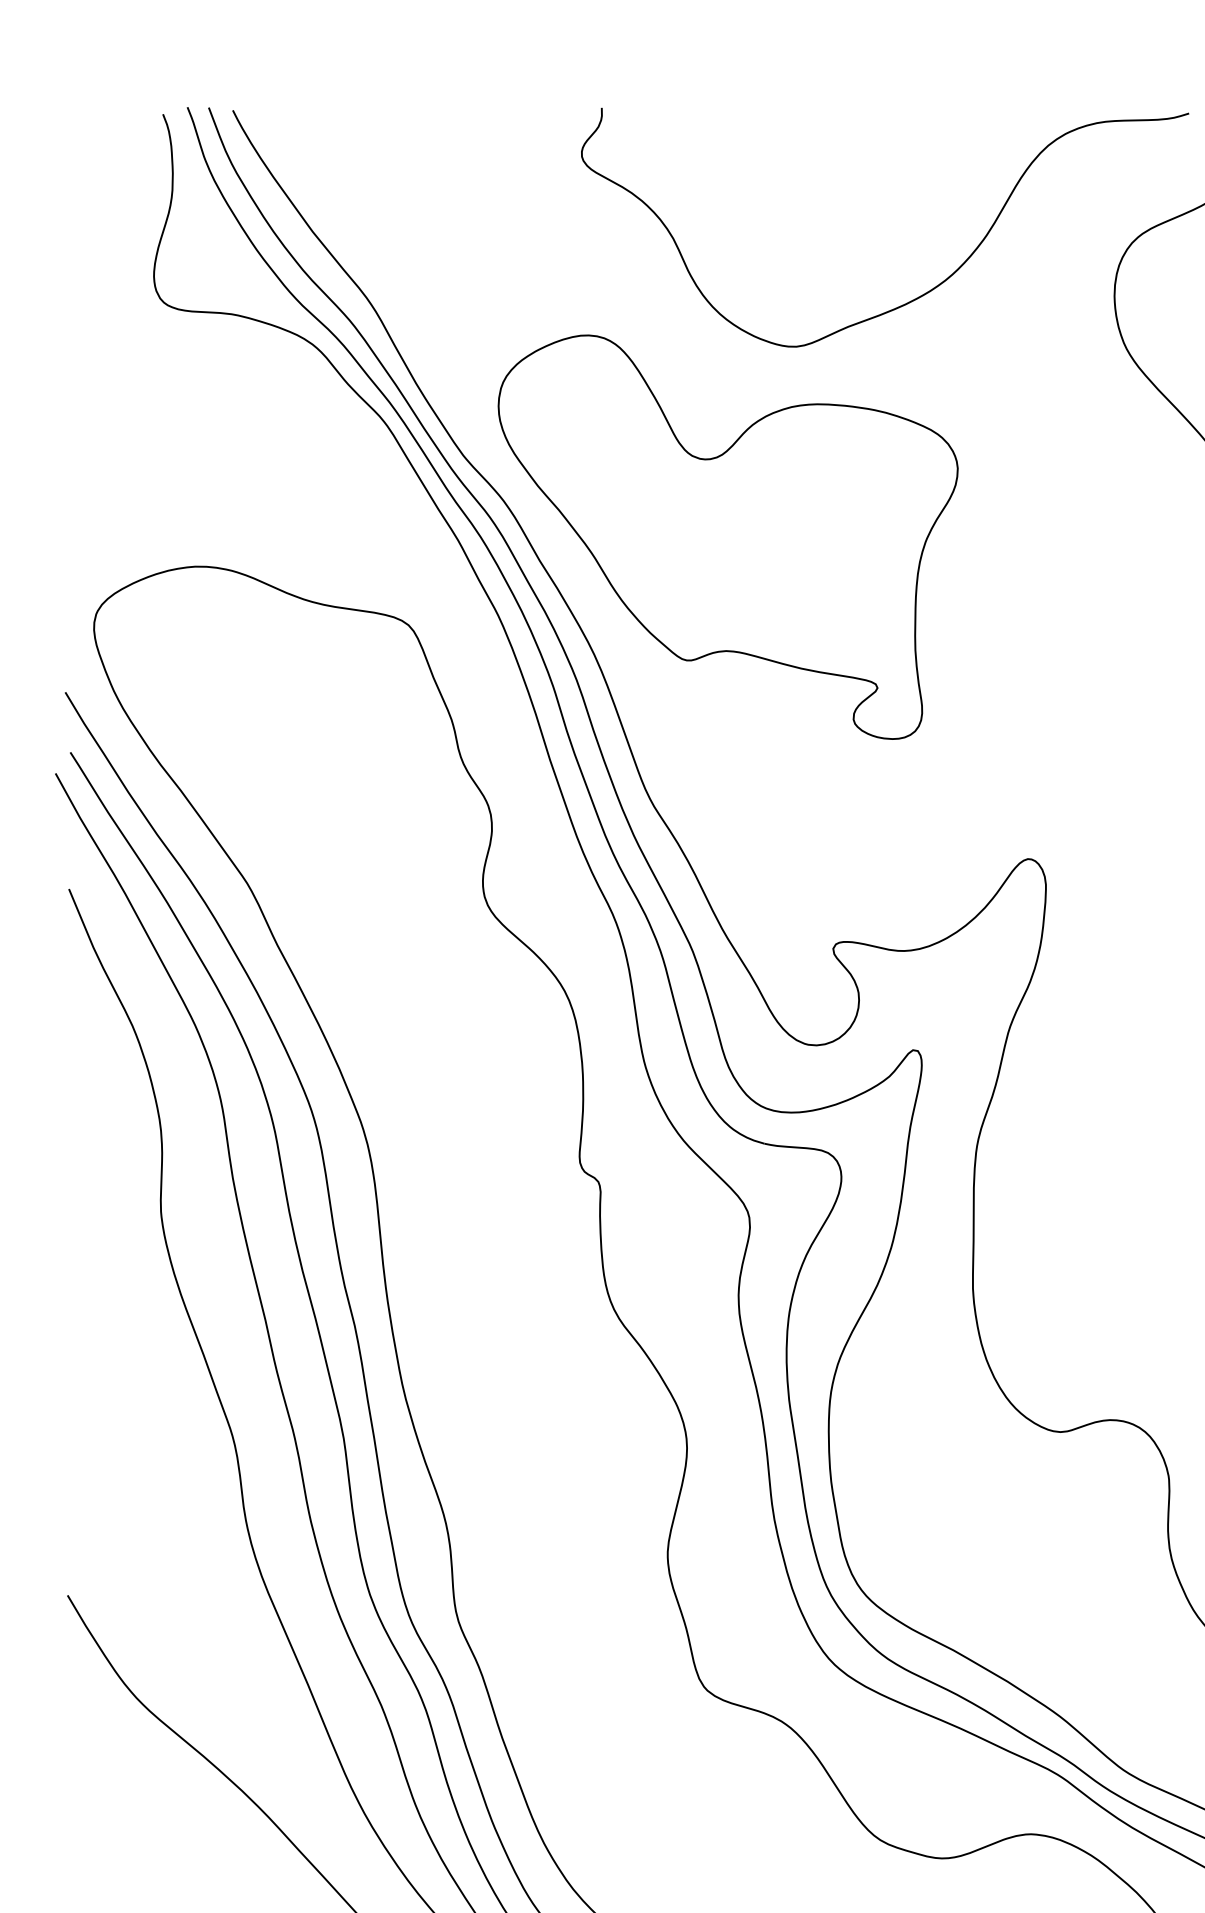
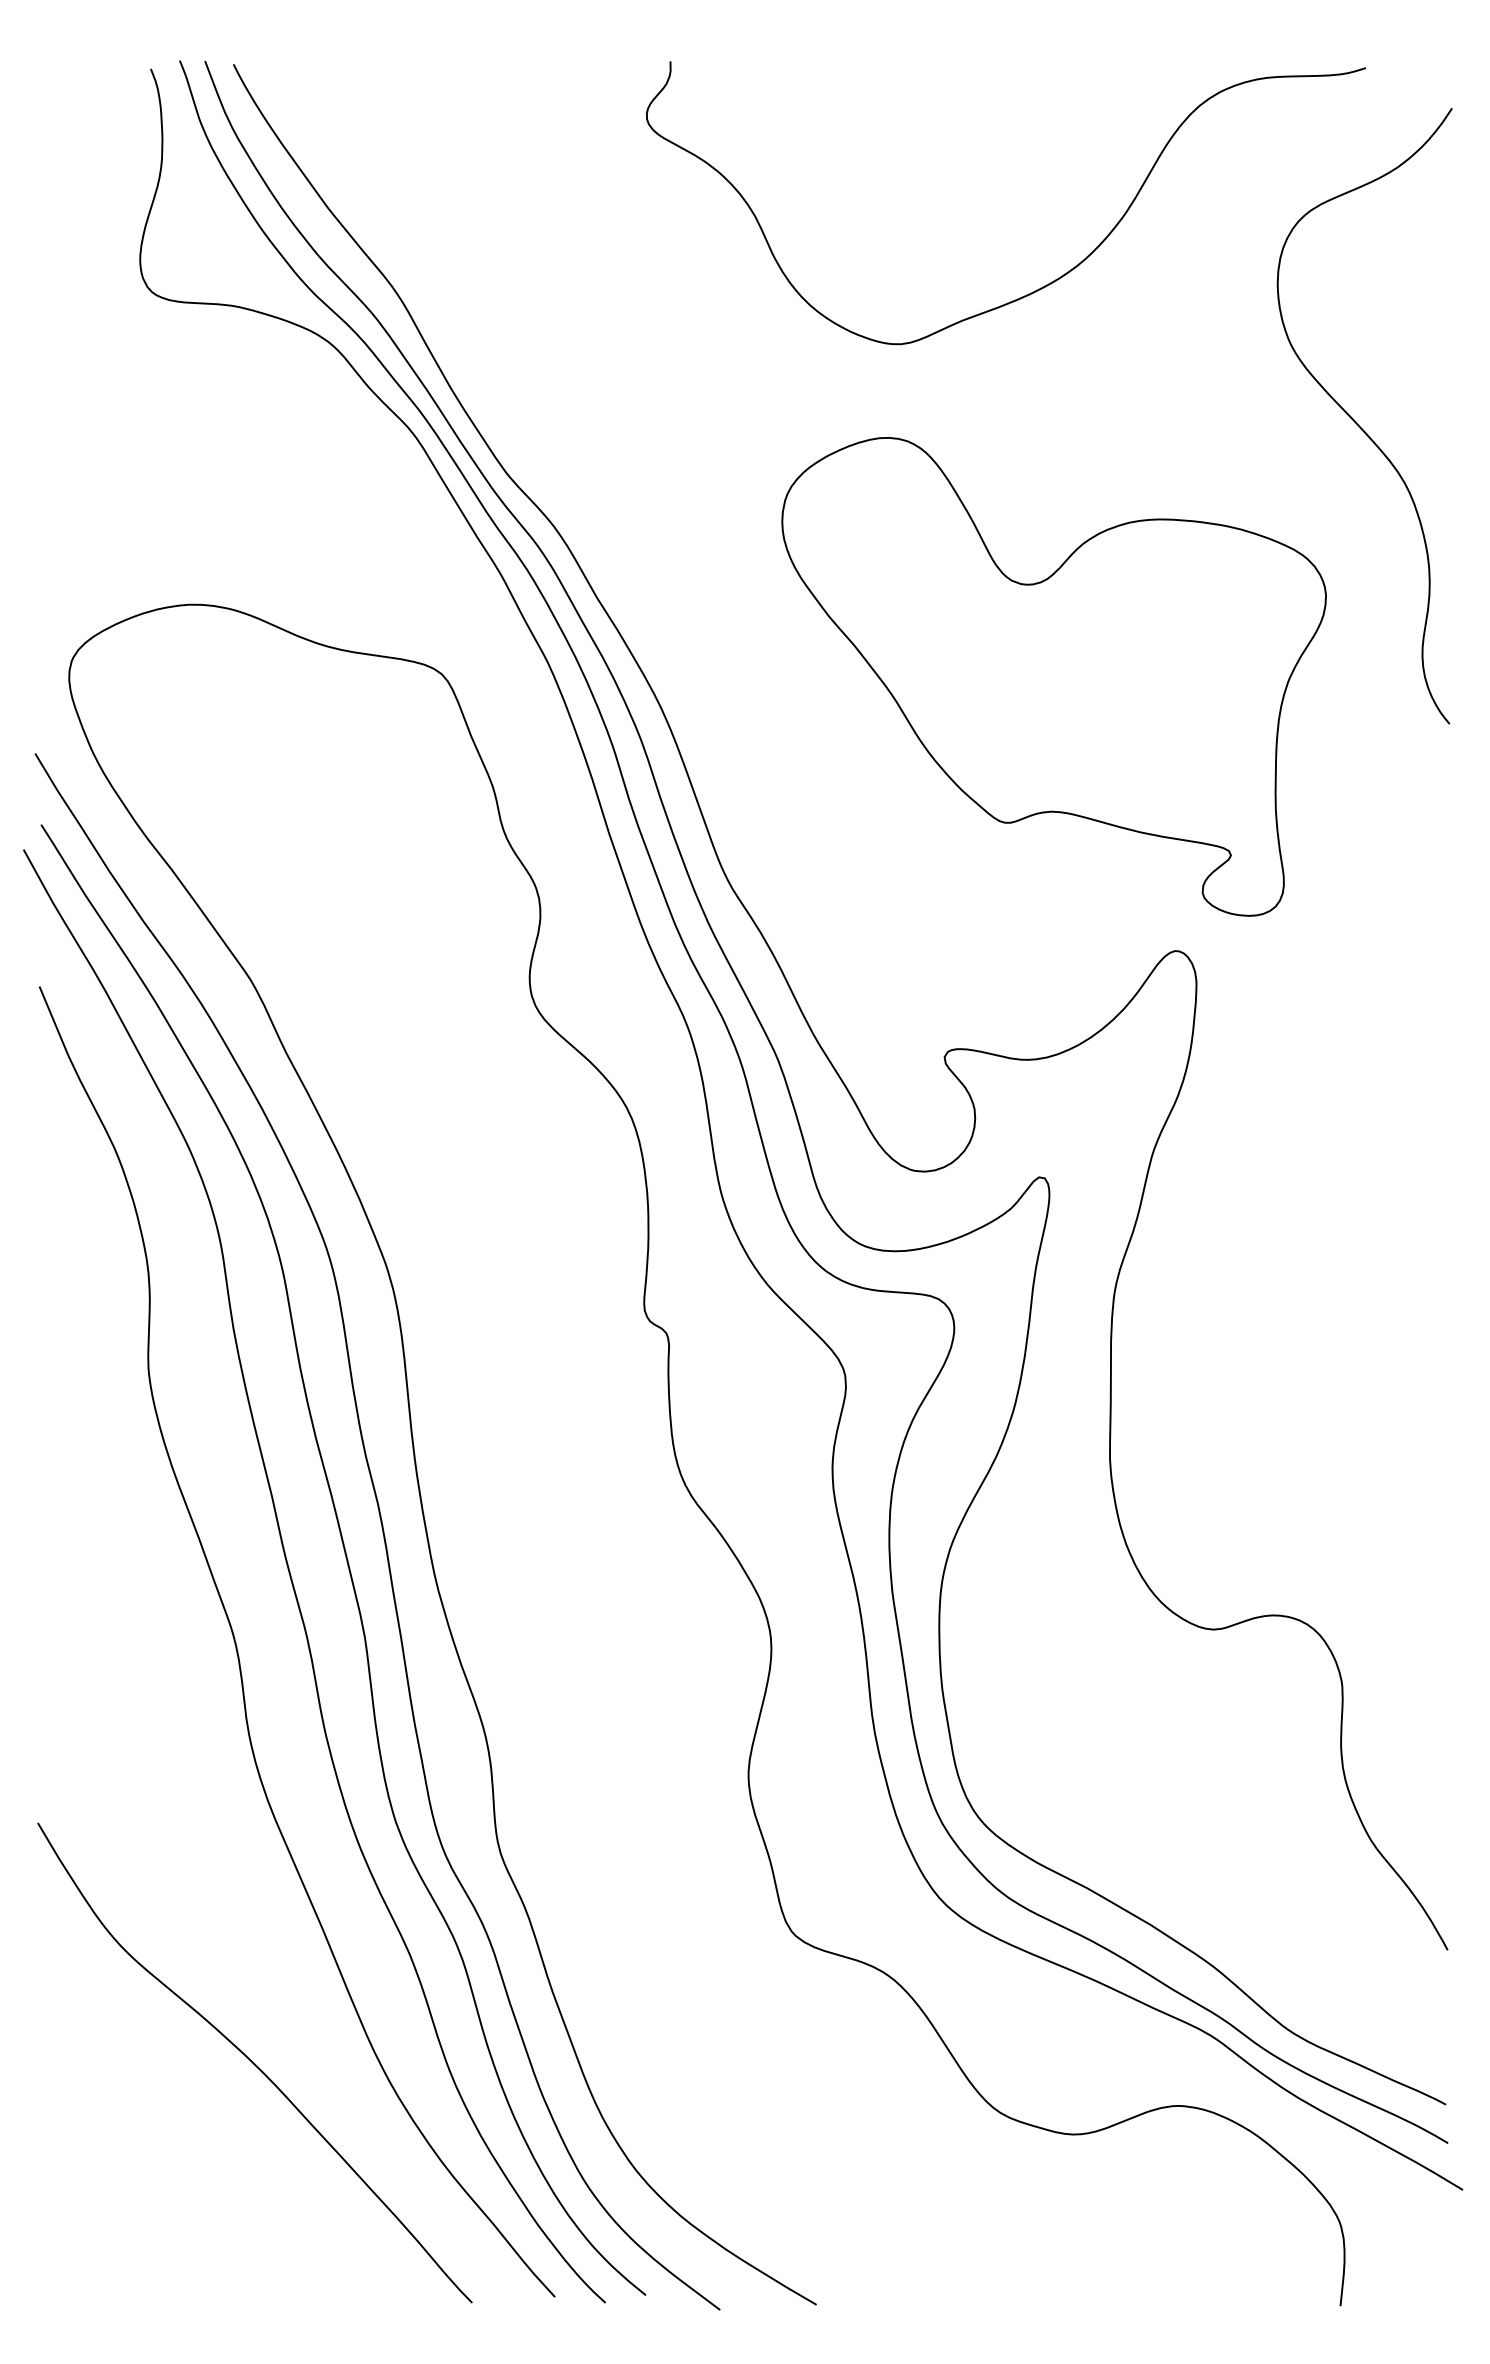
part: (727, 536) -> (1053, 676), moved

